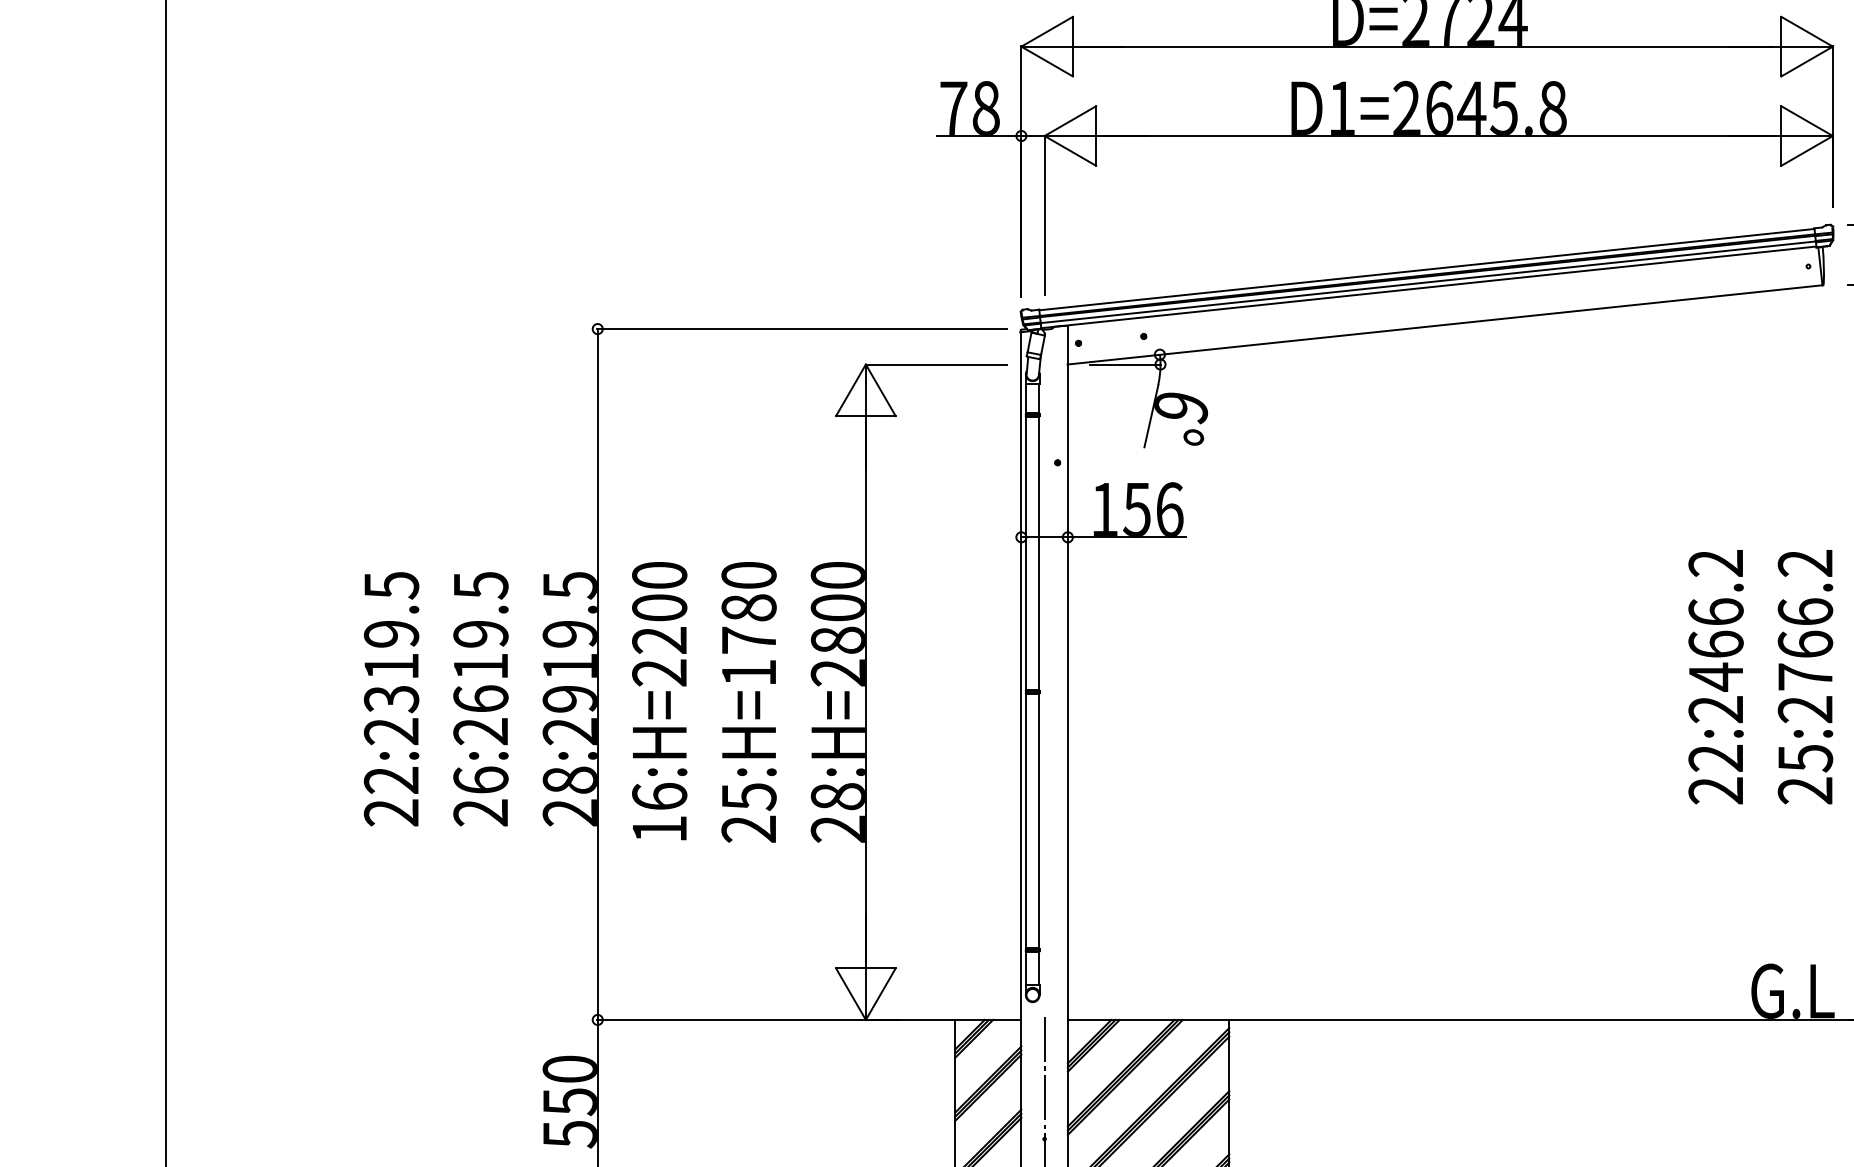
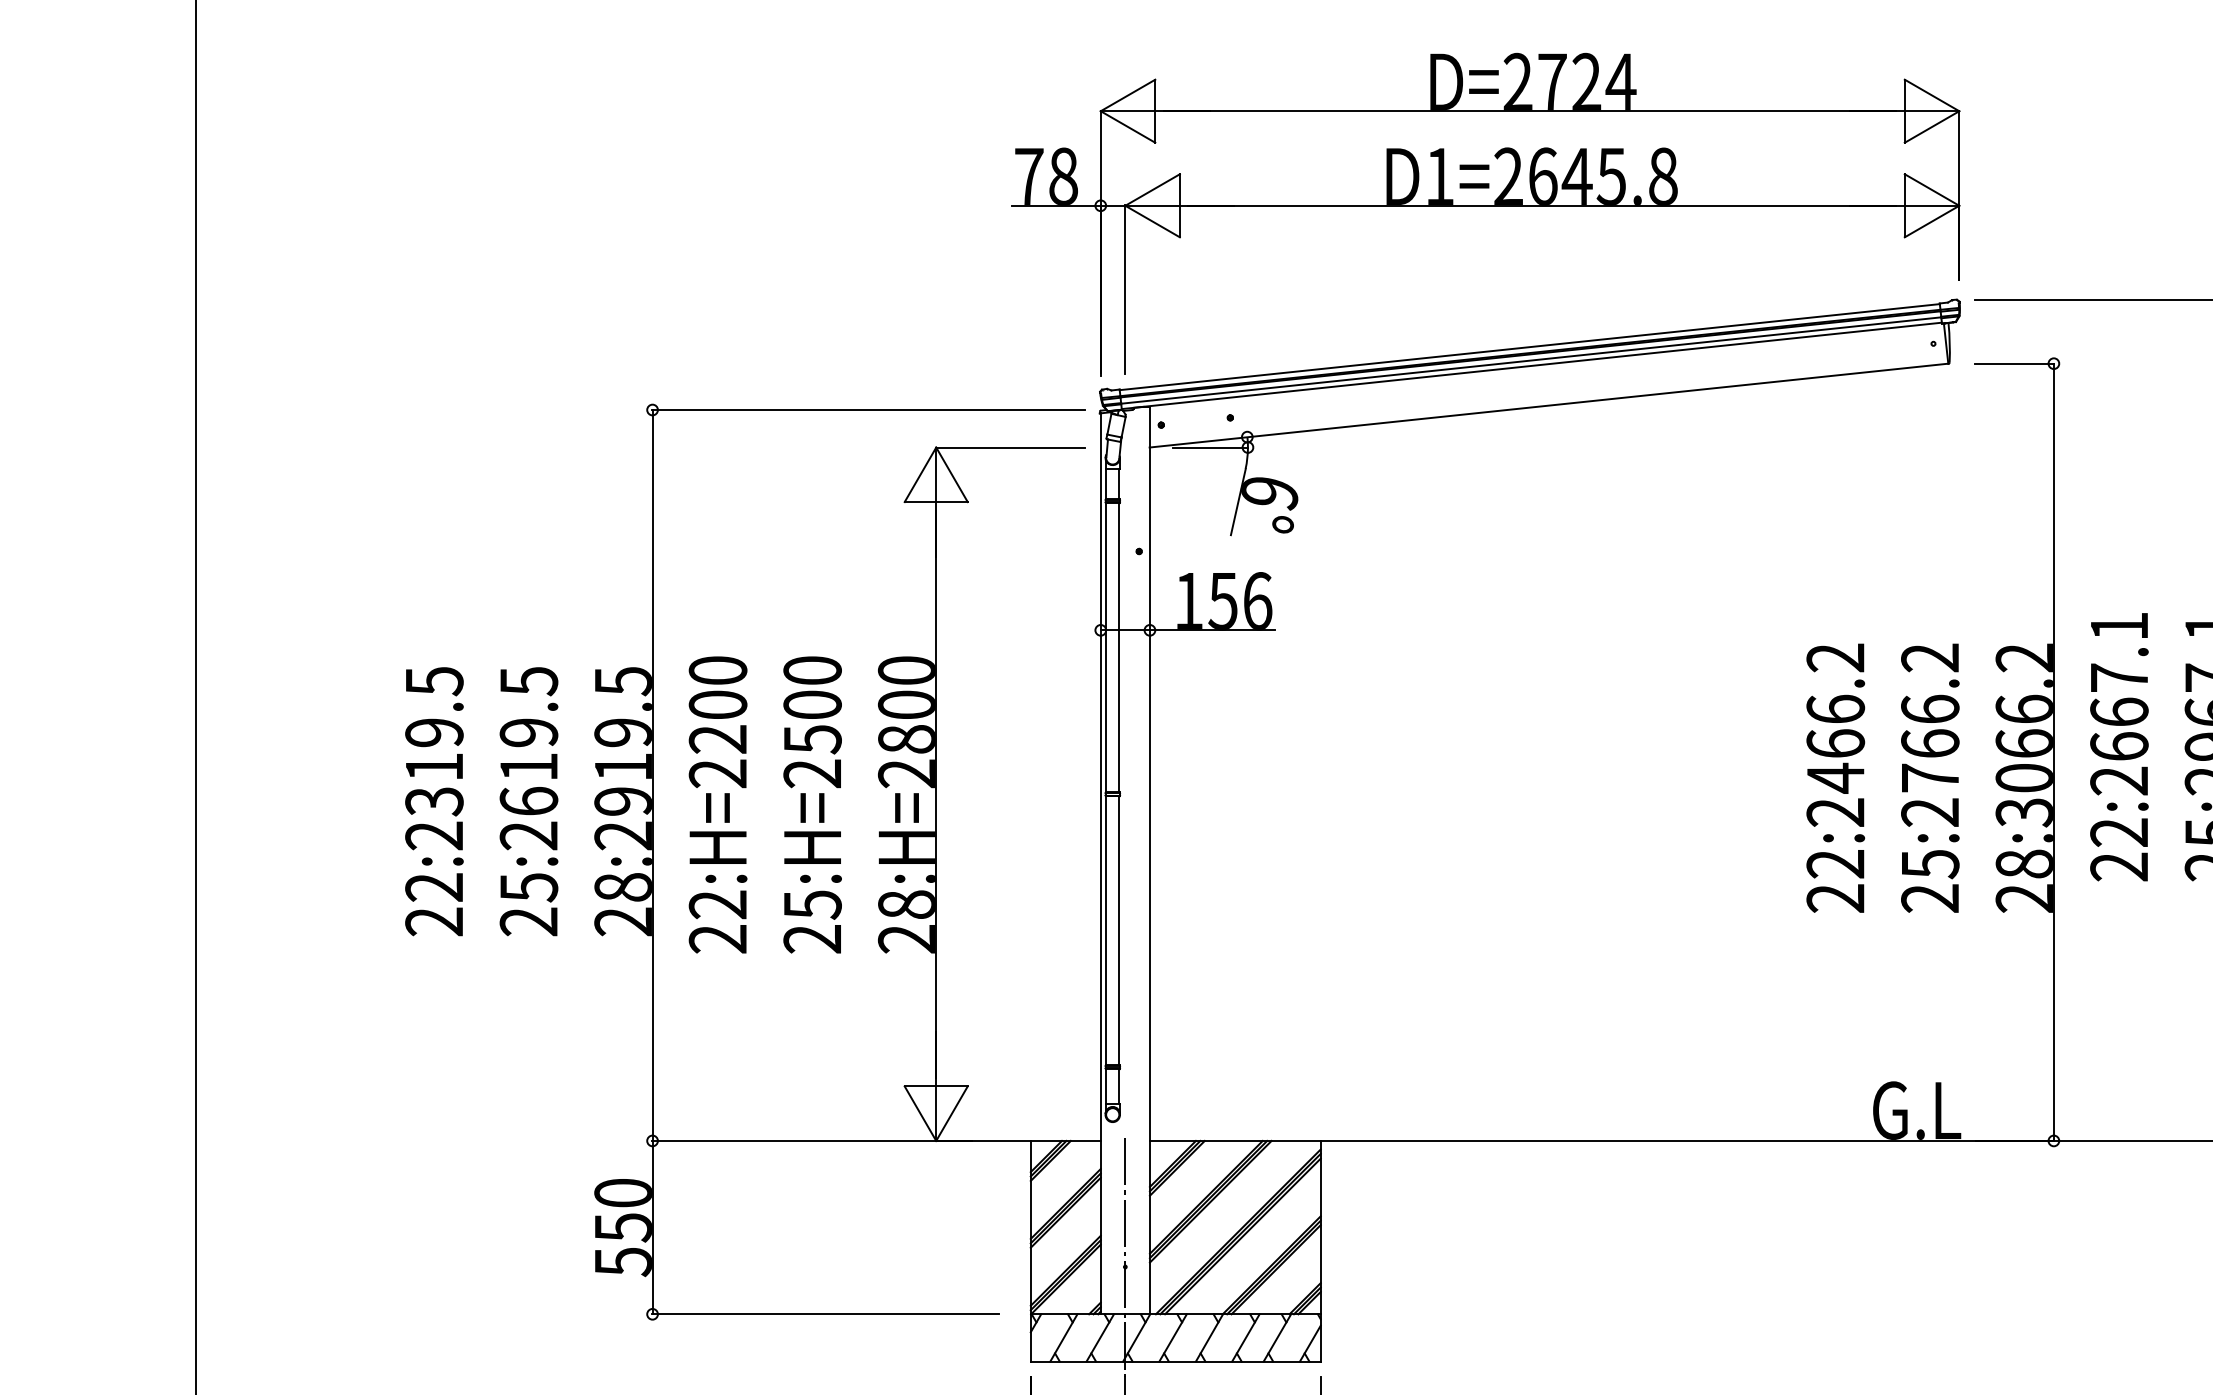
text: (748, 640) -> (812, 739), 25:H=1780 -> 25:H=2500
text: (480, 780) -> (528, 887), 26:2619.5 -> 25:2619.5
text: (659, 812) -> (717, 921), 16:H=2200 -> 22:H=2200

